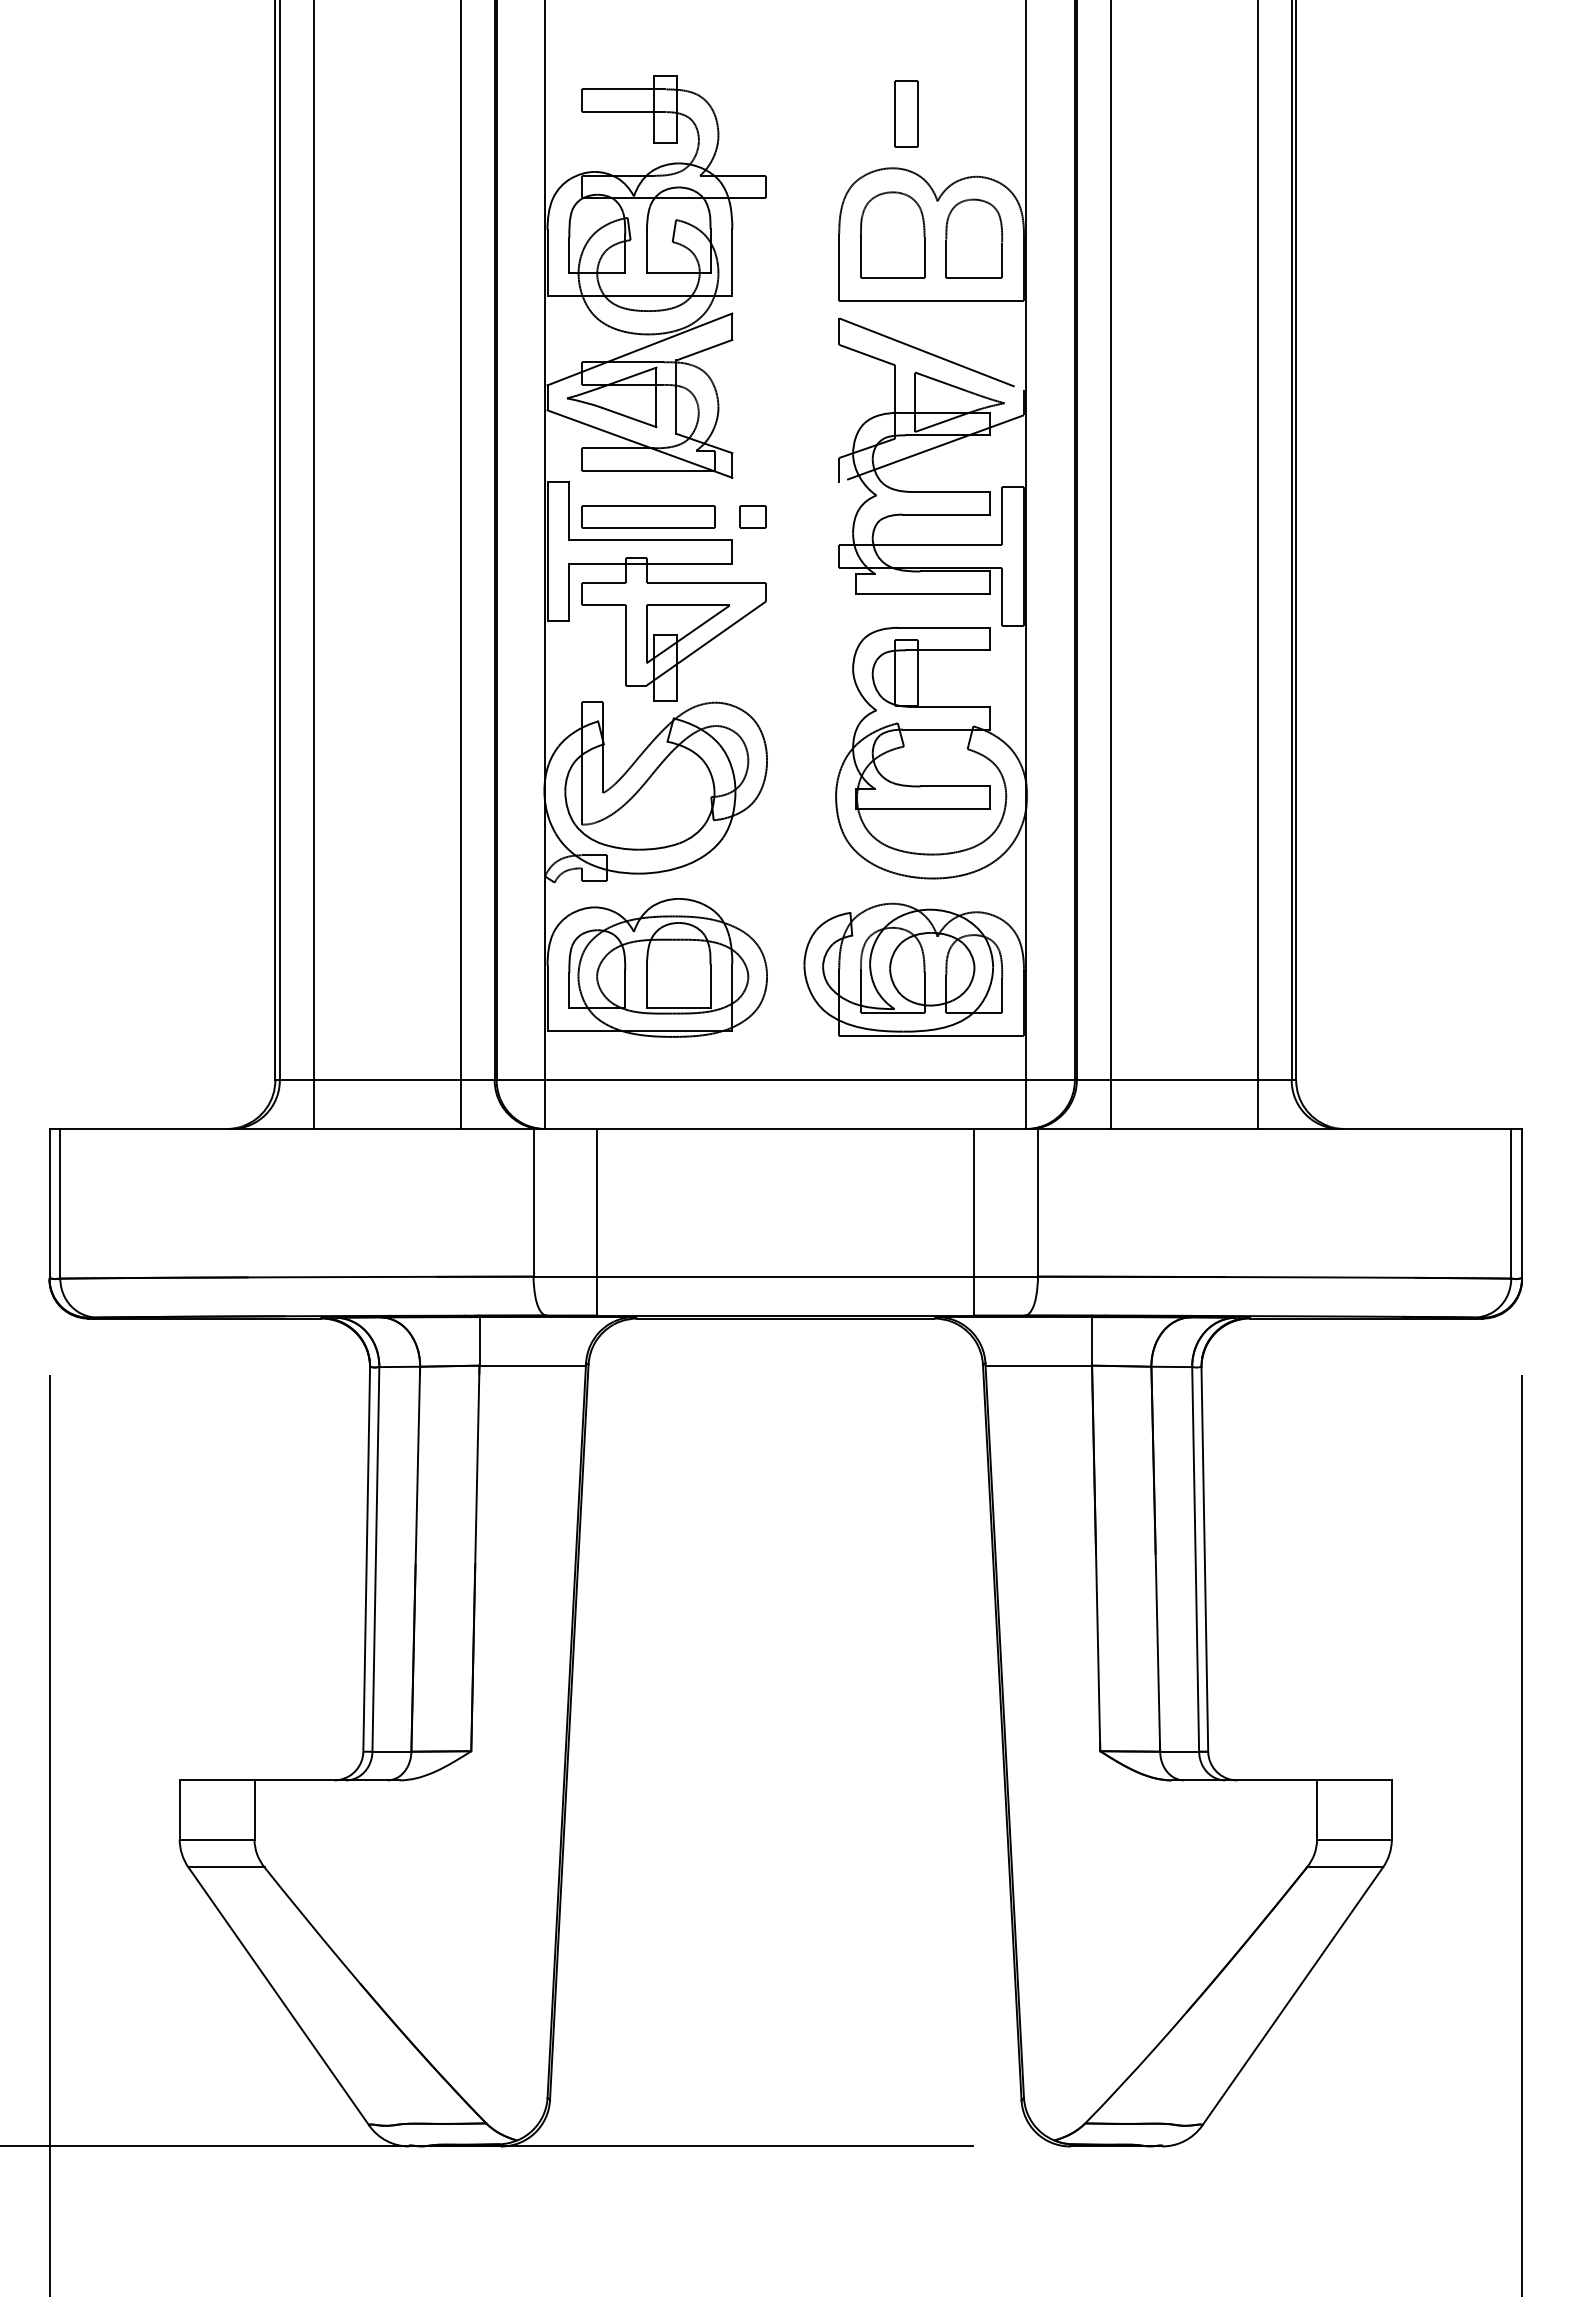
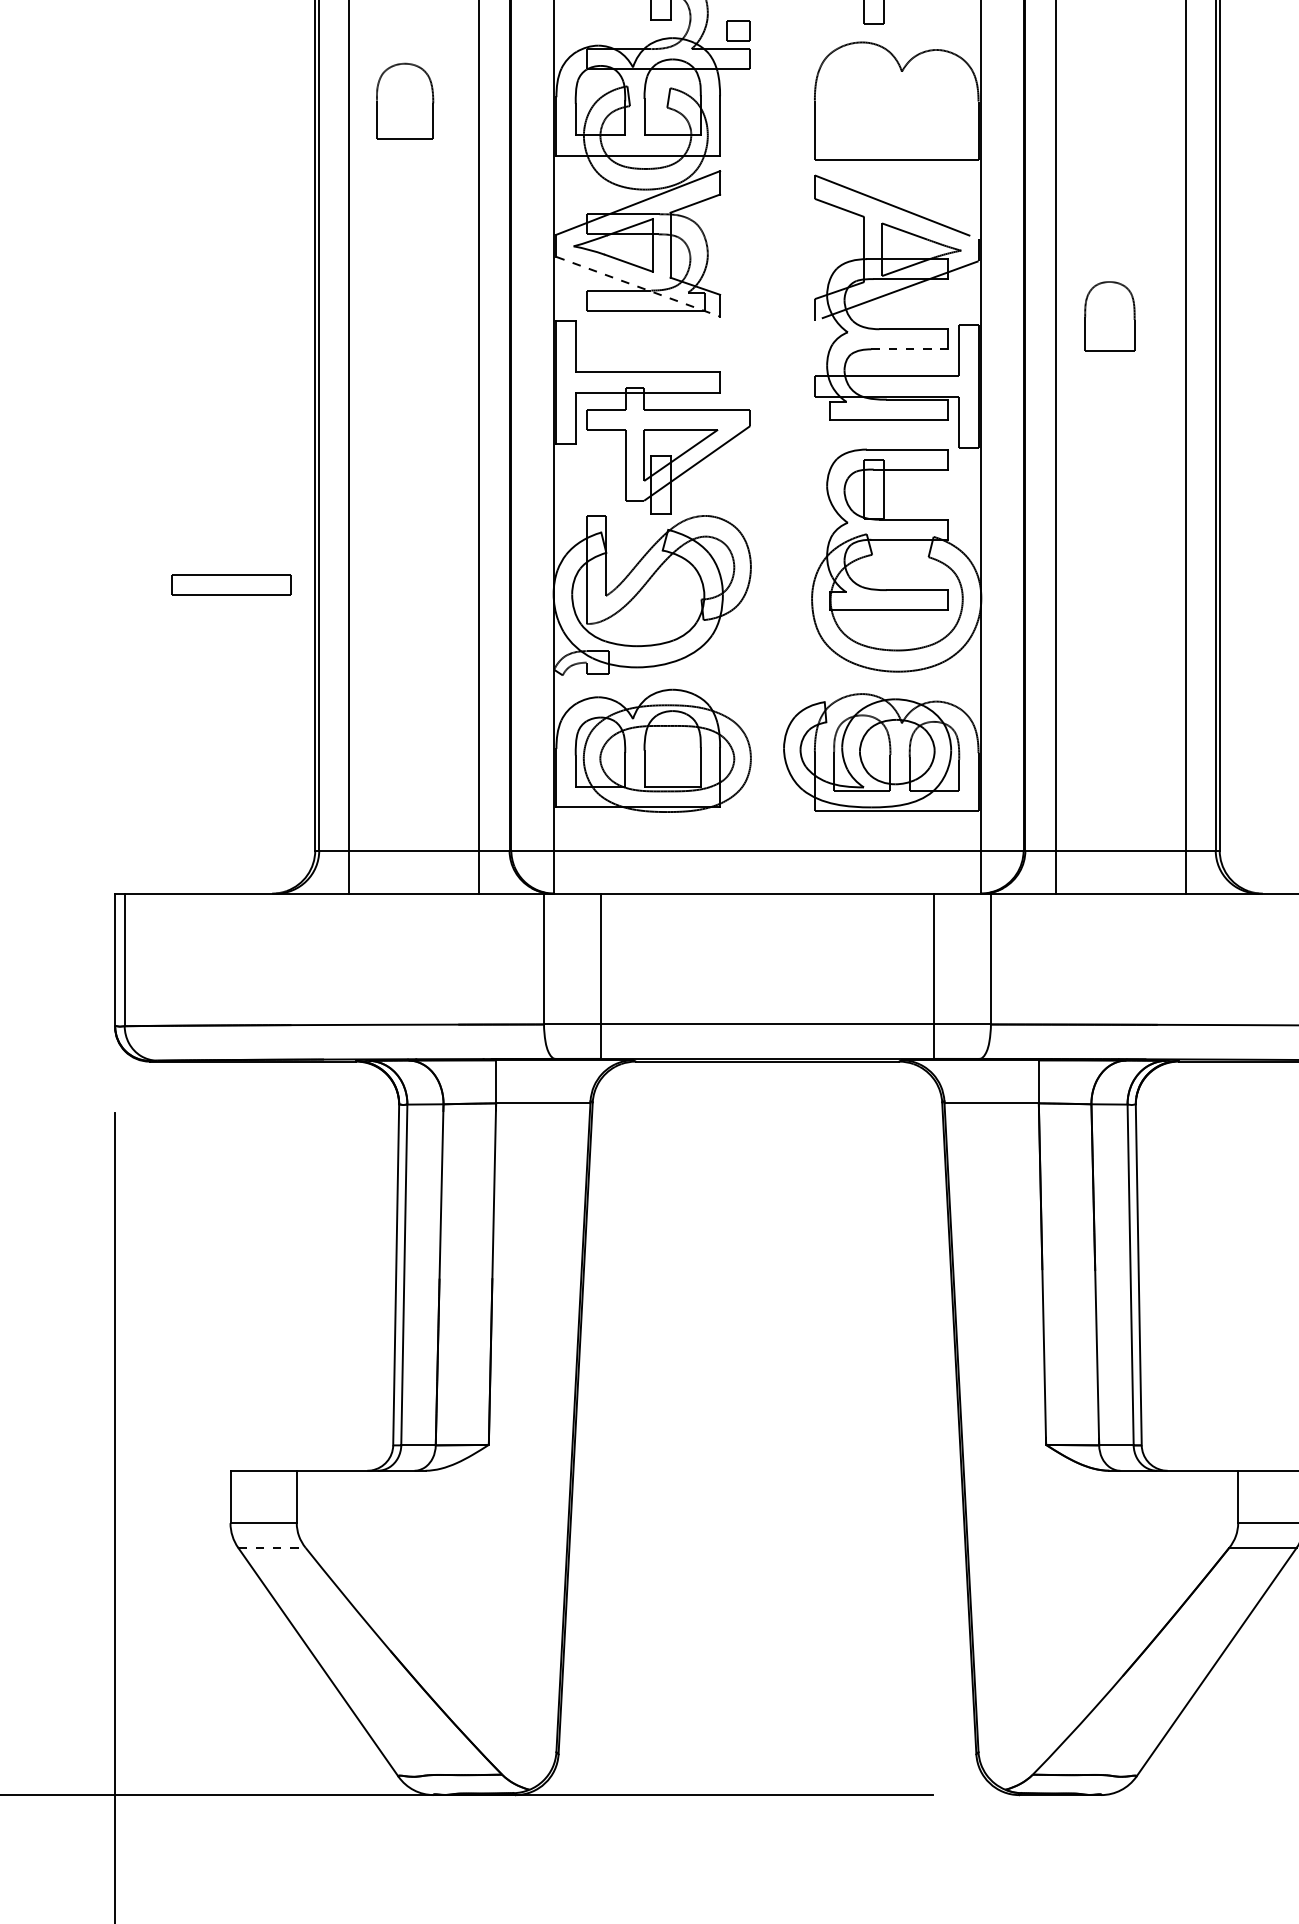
part: (892, 234) -> (404, 101), moved
part: (974, 238) -> (1110, 316), moved
line: (640, 444) -> (638, 287), solid -> dashed
line: (946, 514) -> (909, 349), solid -> dashed
part: (648, 516) -> (231, 584), moved
part: (752, 516) -> (738, 30), moved
line: (227, 1867) -> (272, 1547), solid -> dashed

